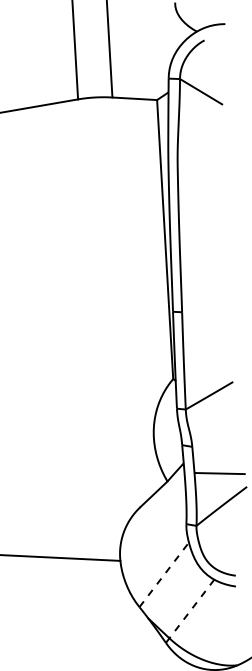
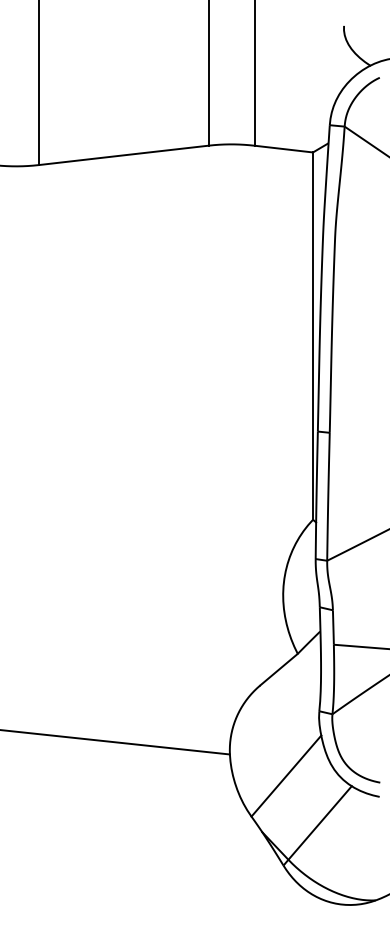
line: (164, 575) -> (286, 776), dashed -> solid
line: (192, 608) -> (320, 822), dashed -> solid

